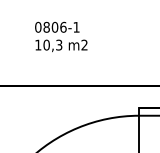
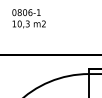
text: (60, 36) -> (28, 18), moved

